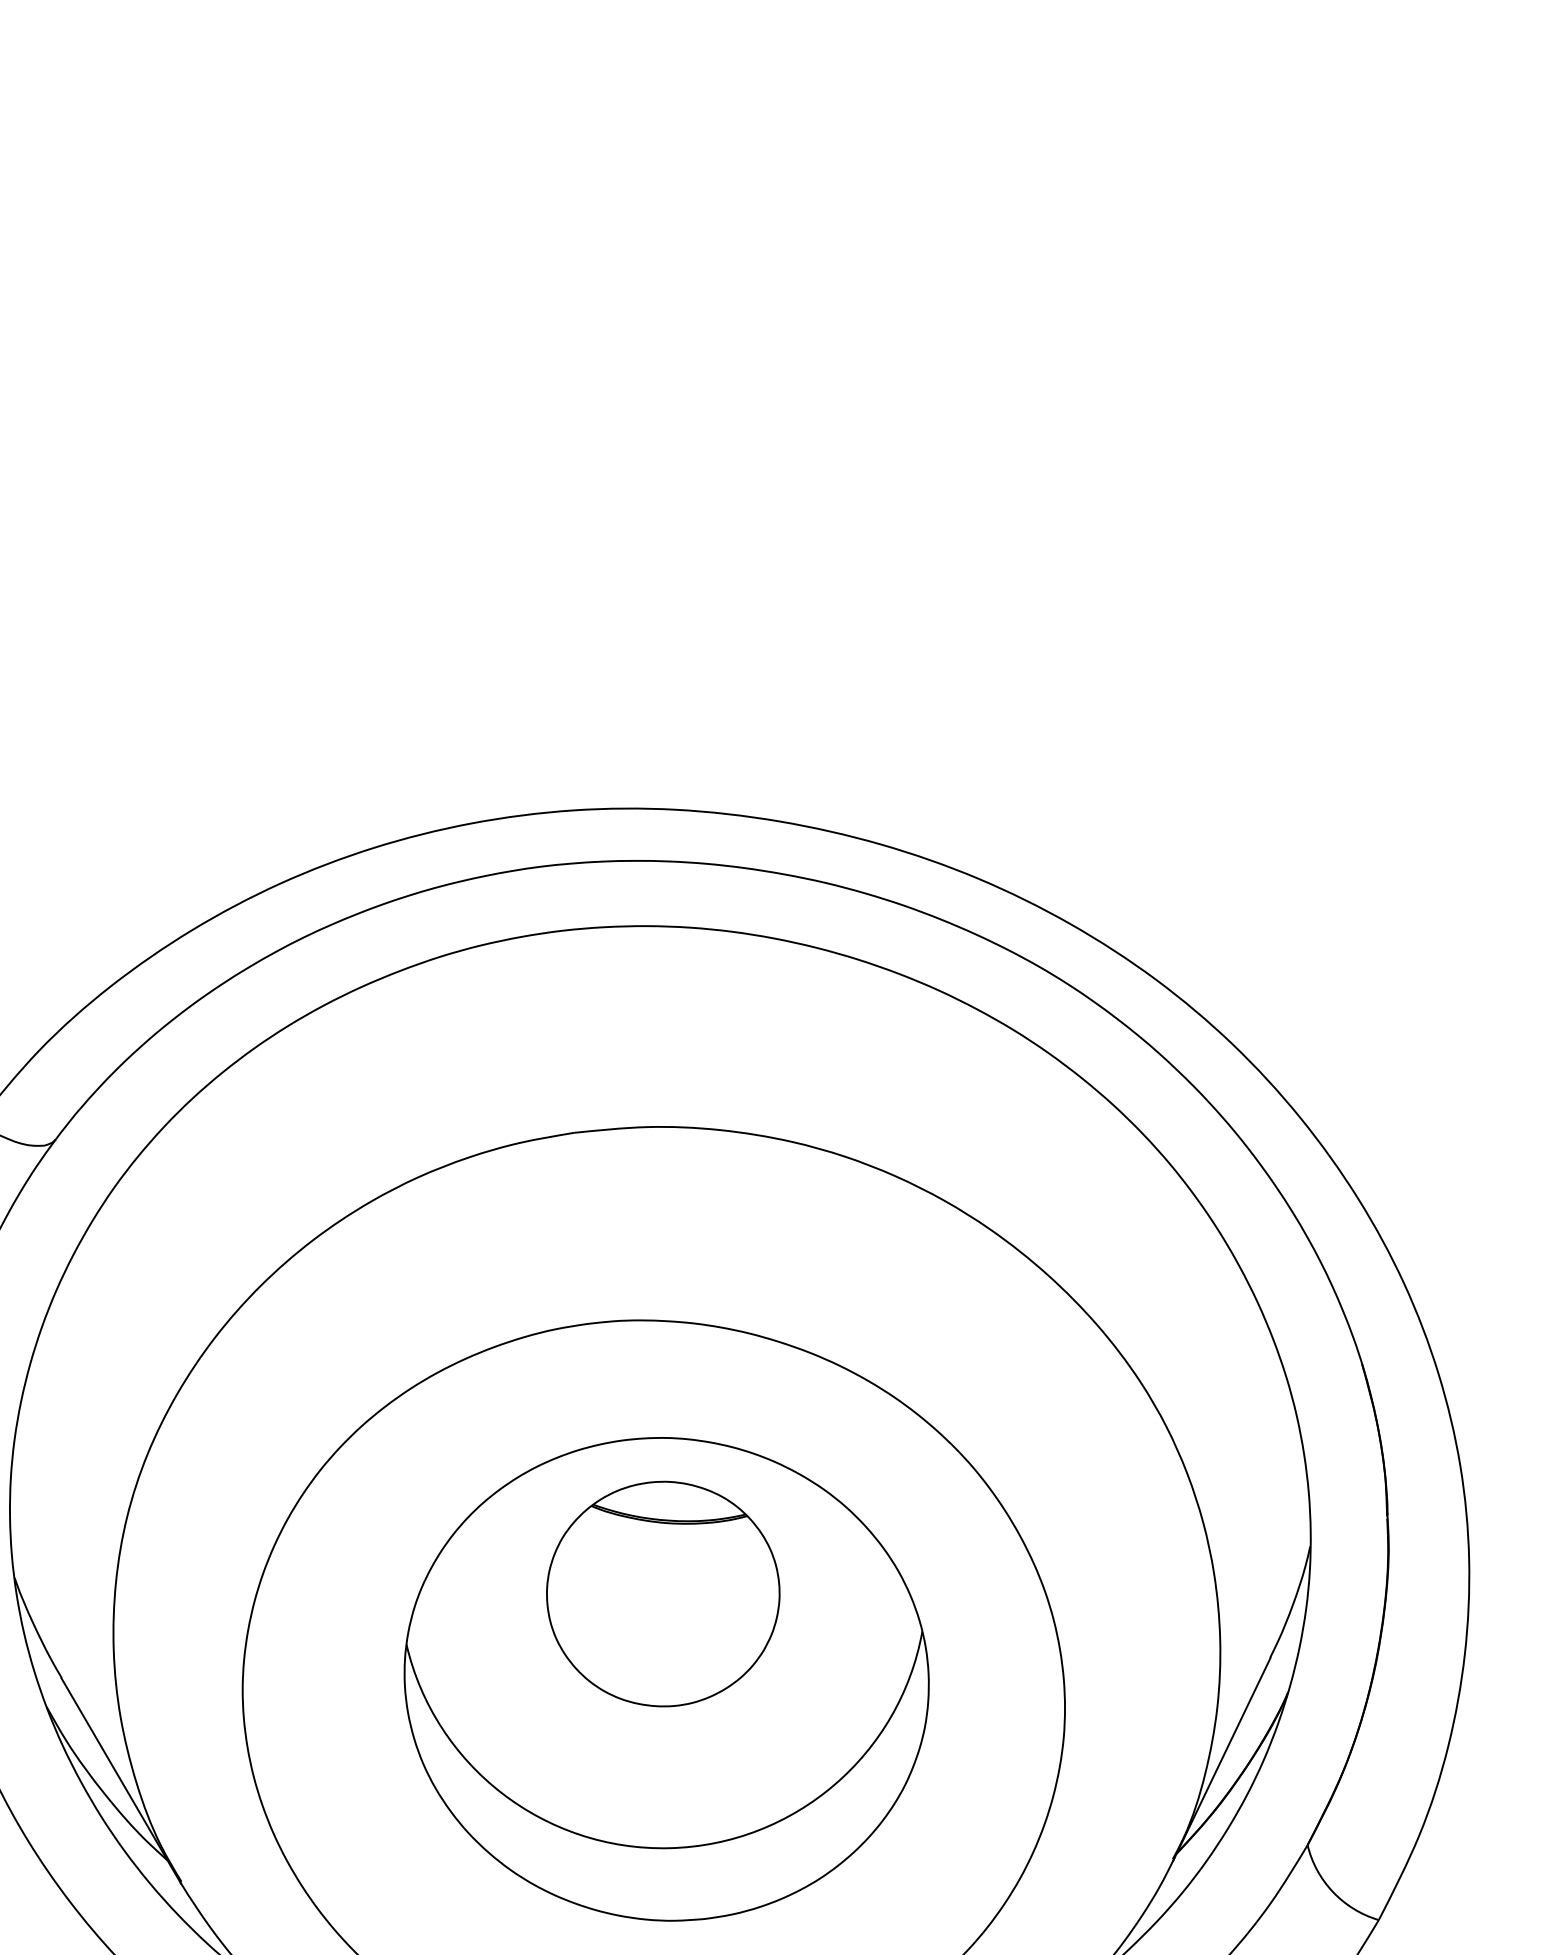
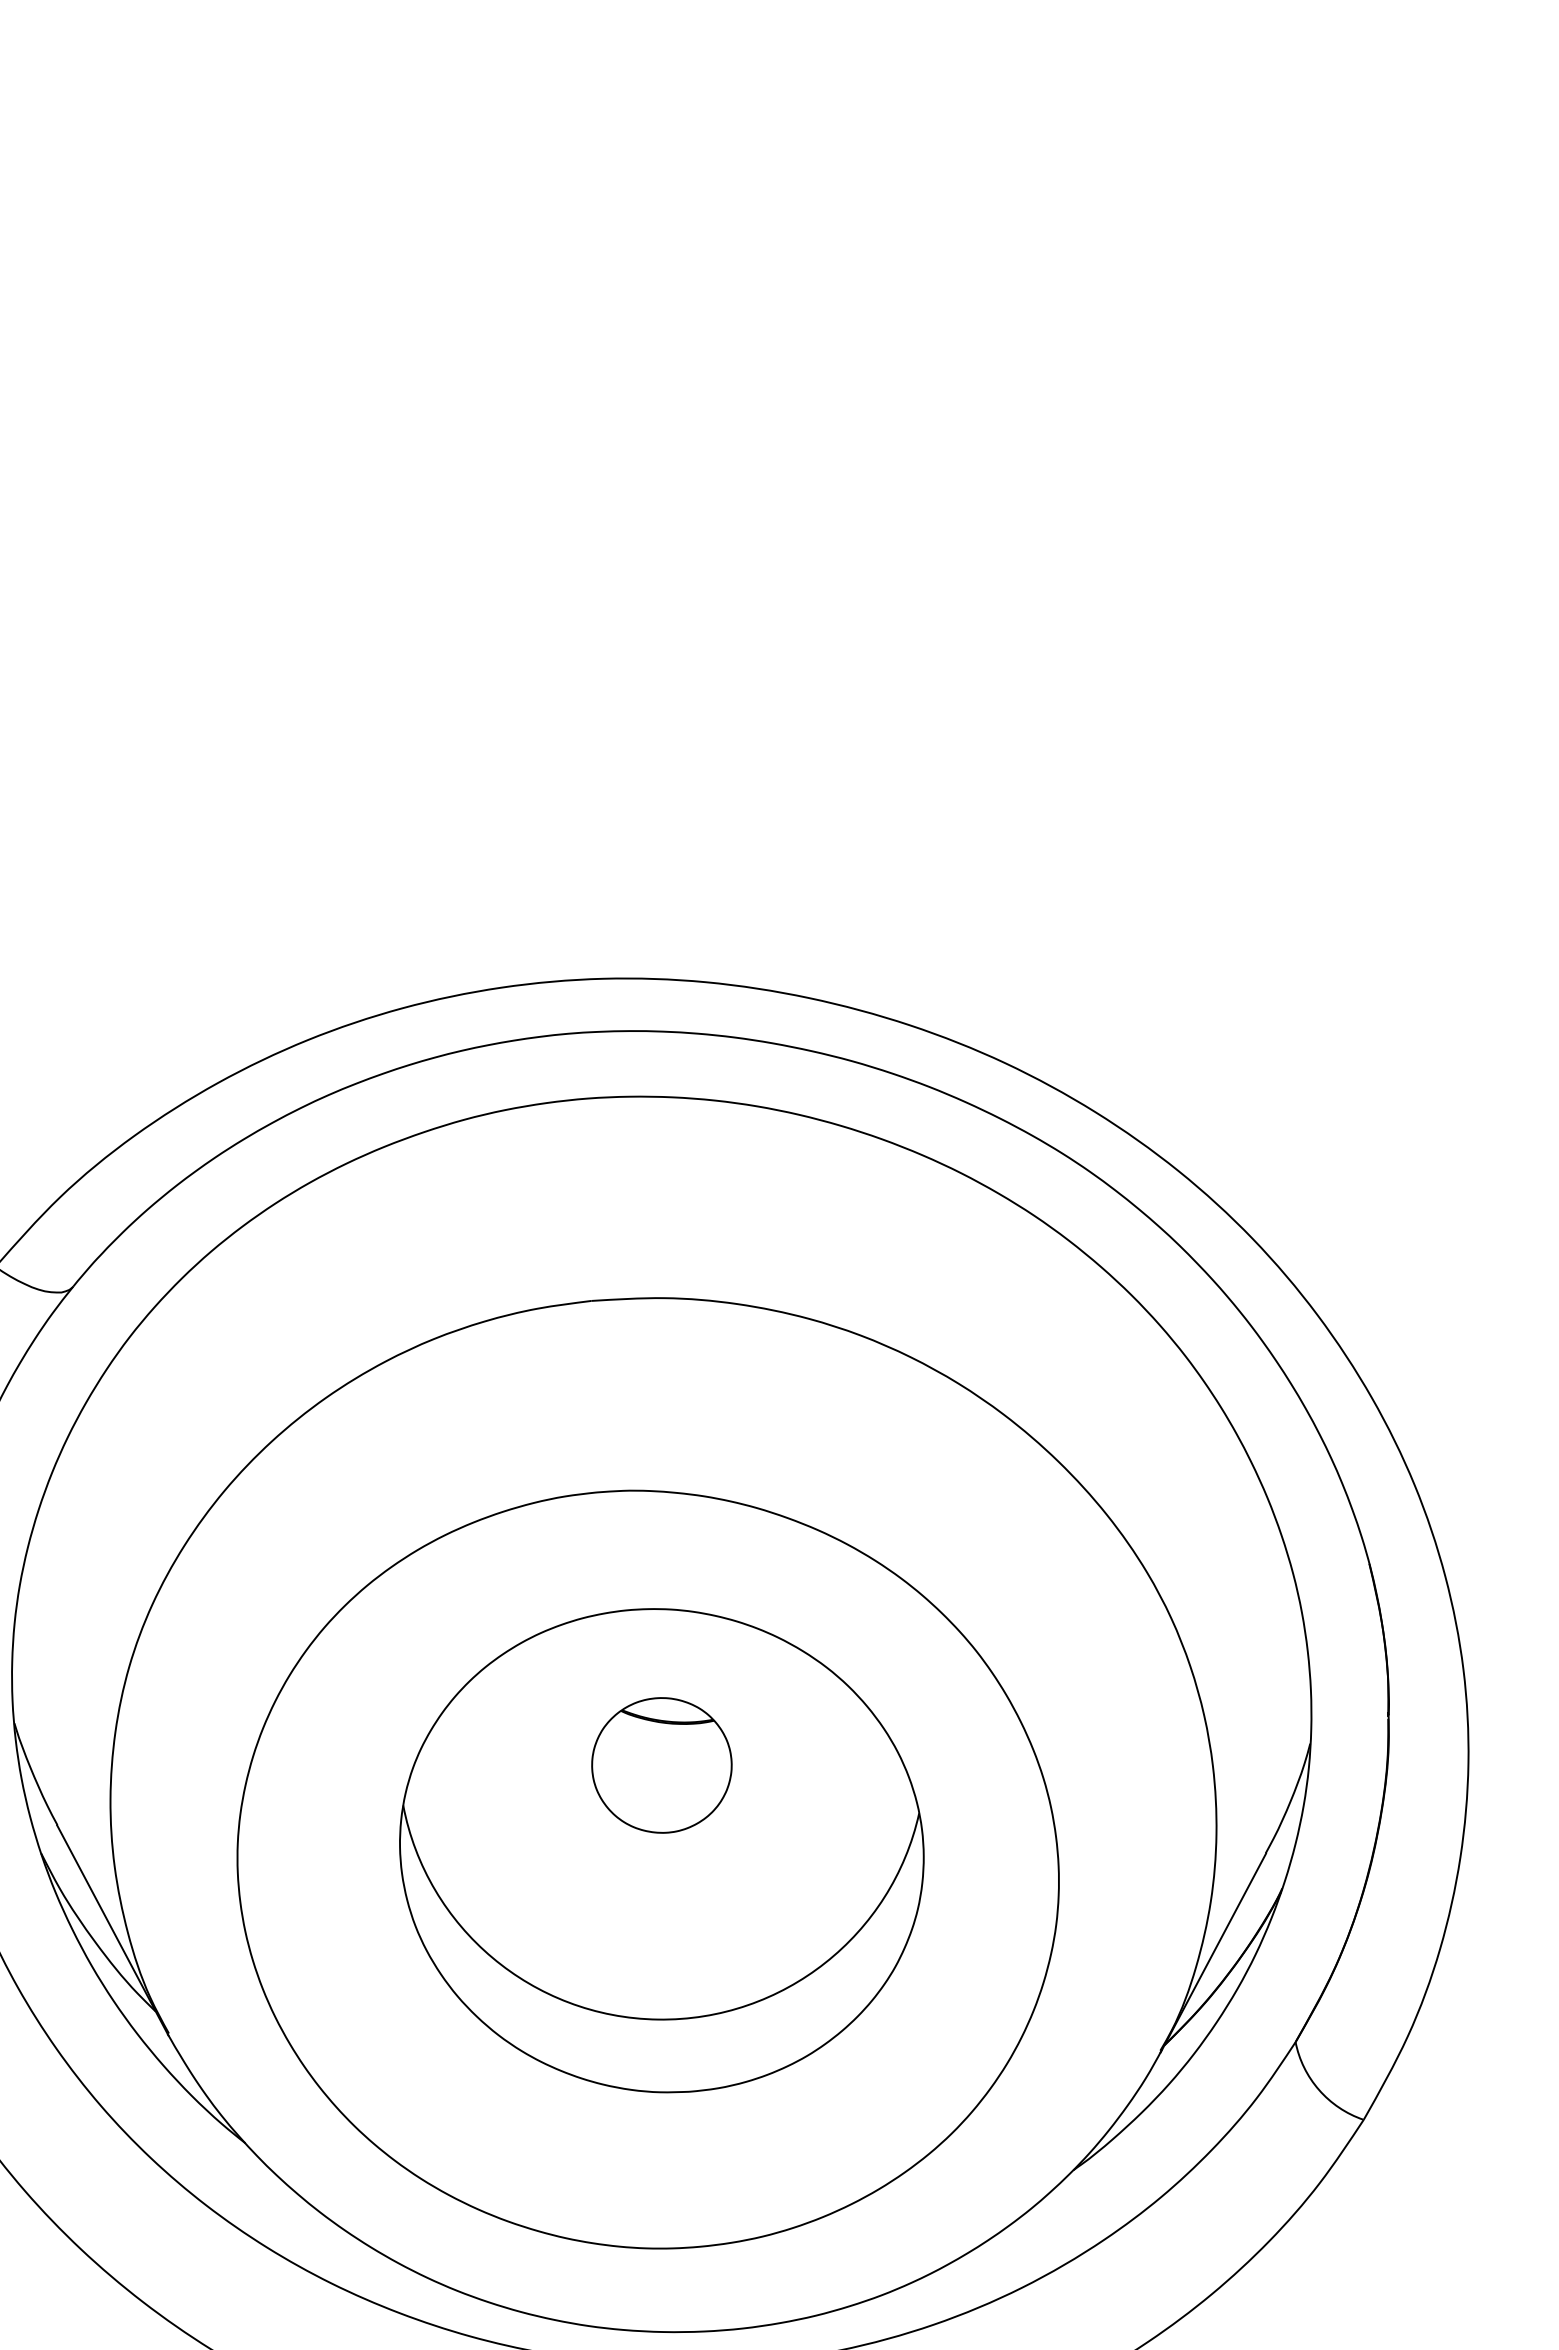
part: (662, 1594) -> (661, 1765), size x0.6

